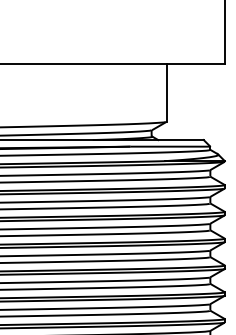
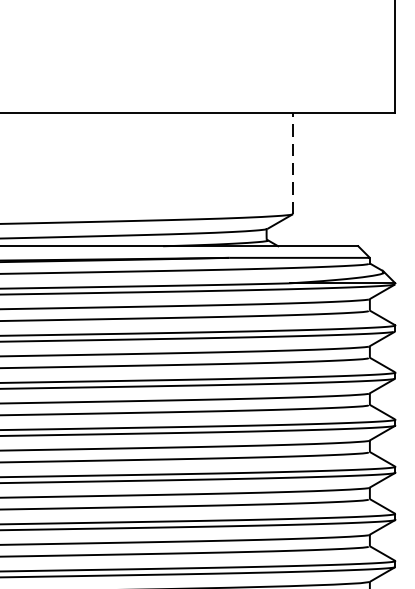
line: (166, 92) -> (292, 162), solid -> dashed

